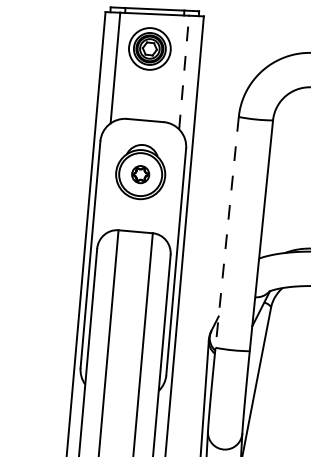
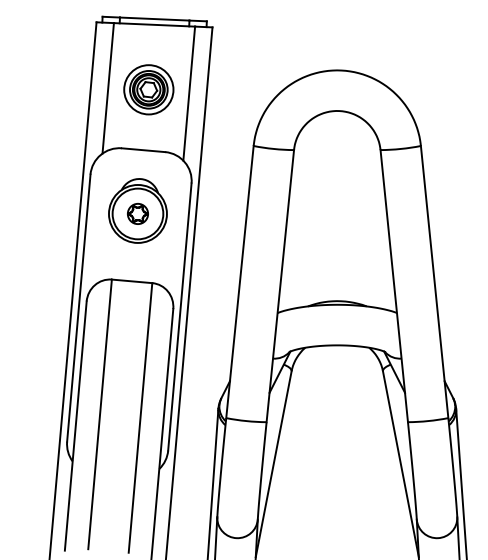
part: (149, 48) -> (148, 89), moved
line: (184, 72) -> (189, 93), dashed -> solid
line: (226, 232) -> (239, 282), dashed -> solid

